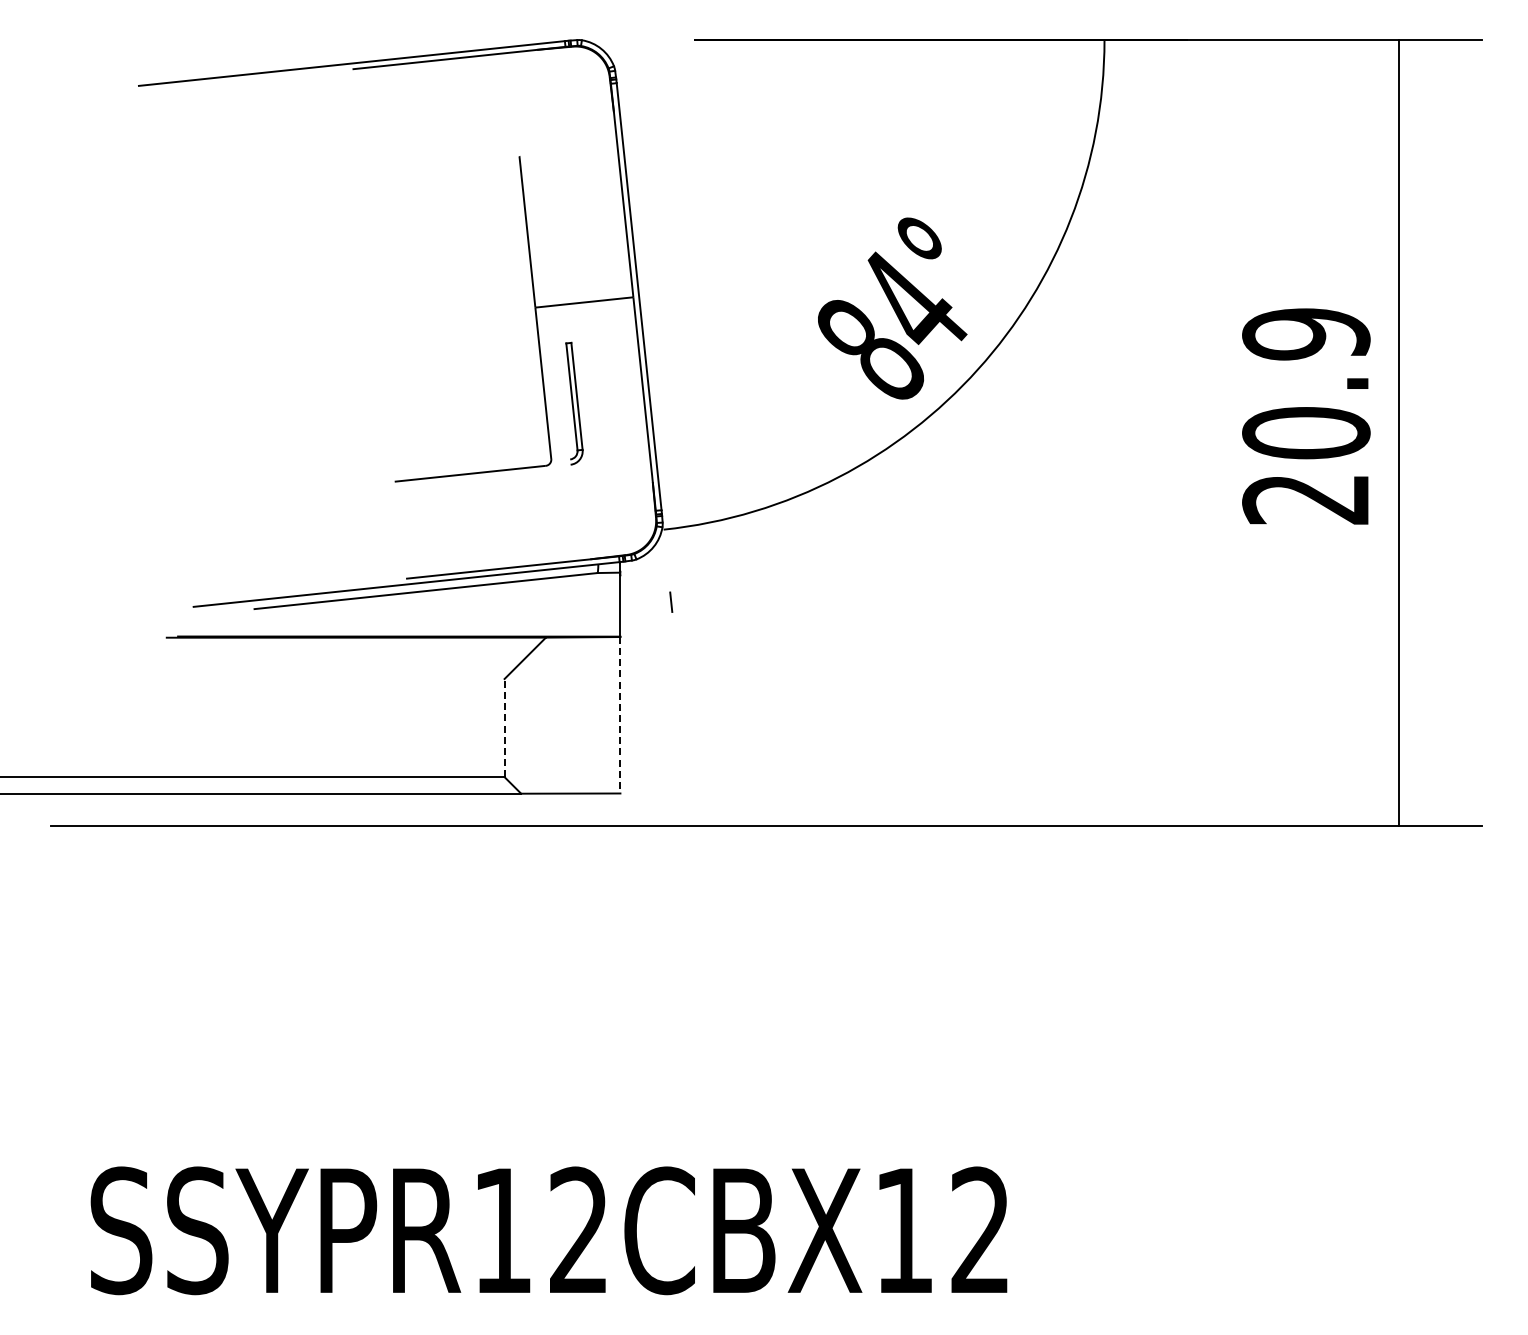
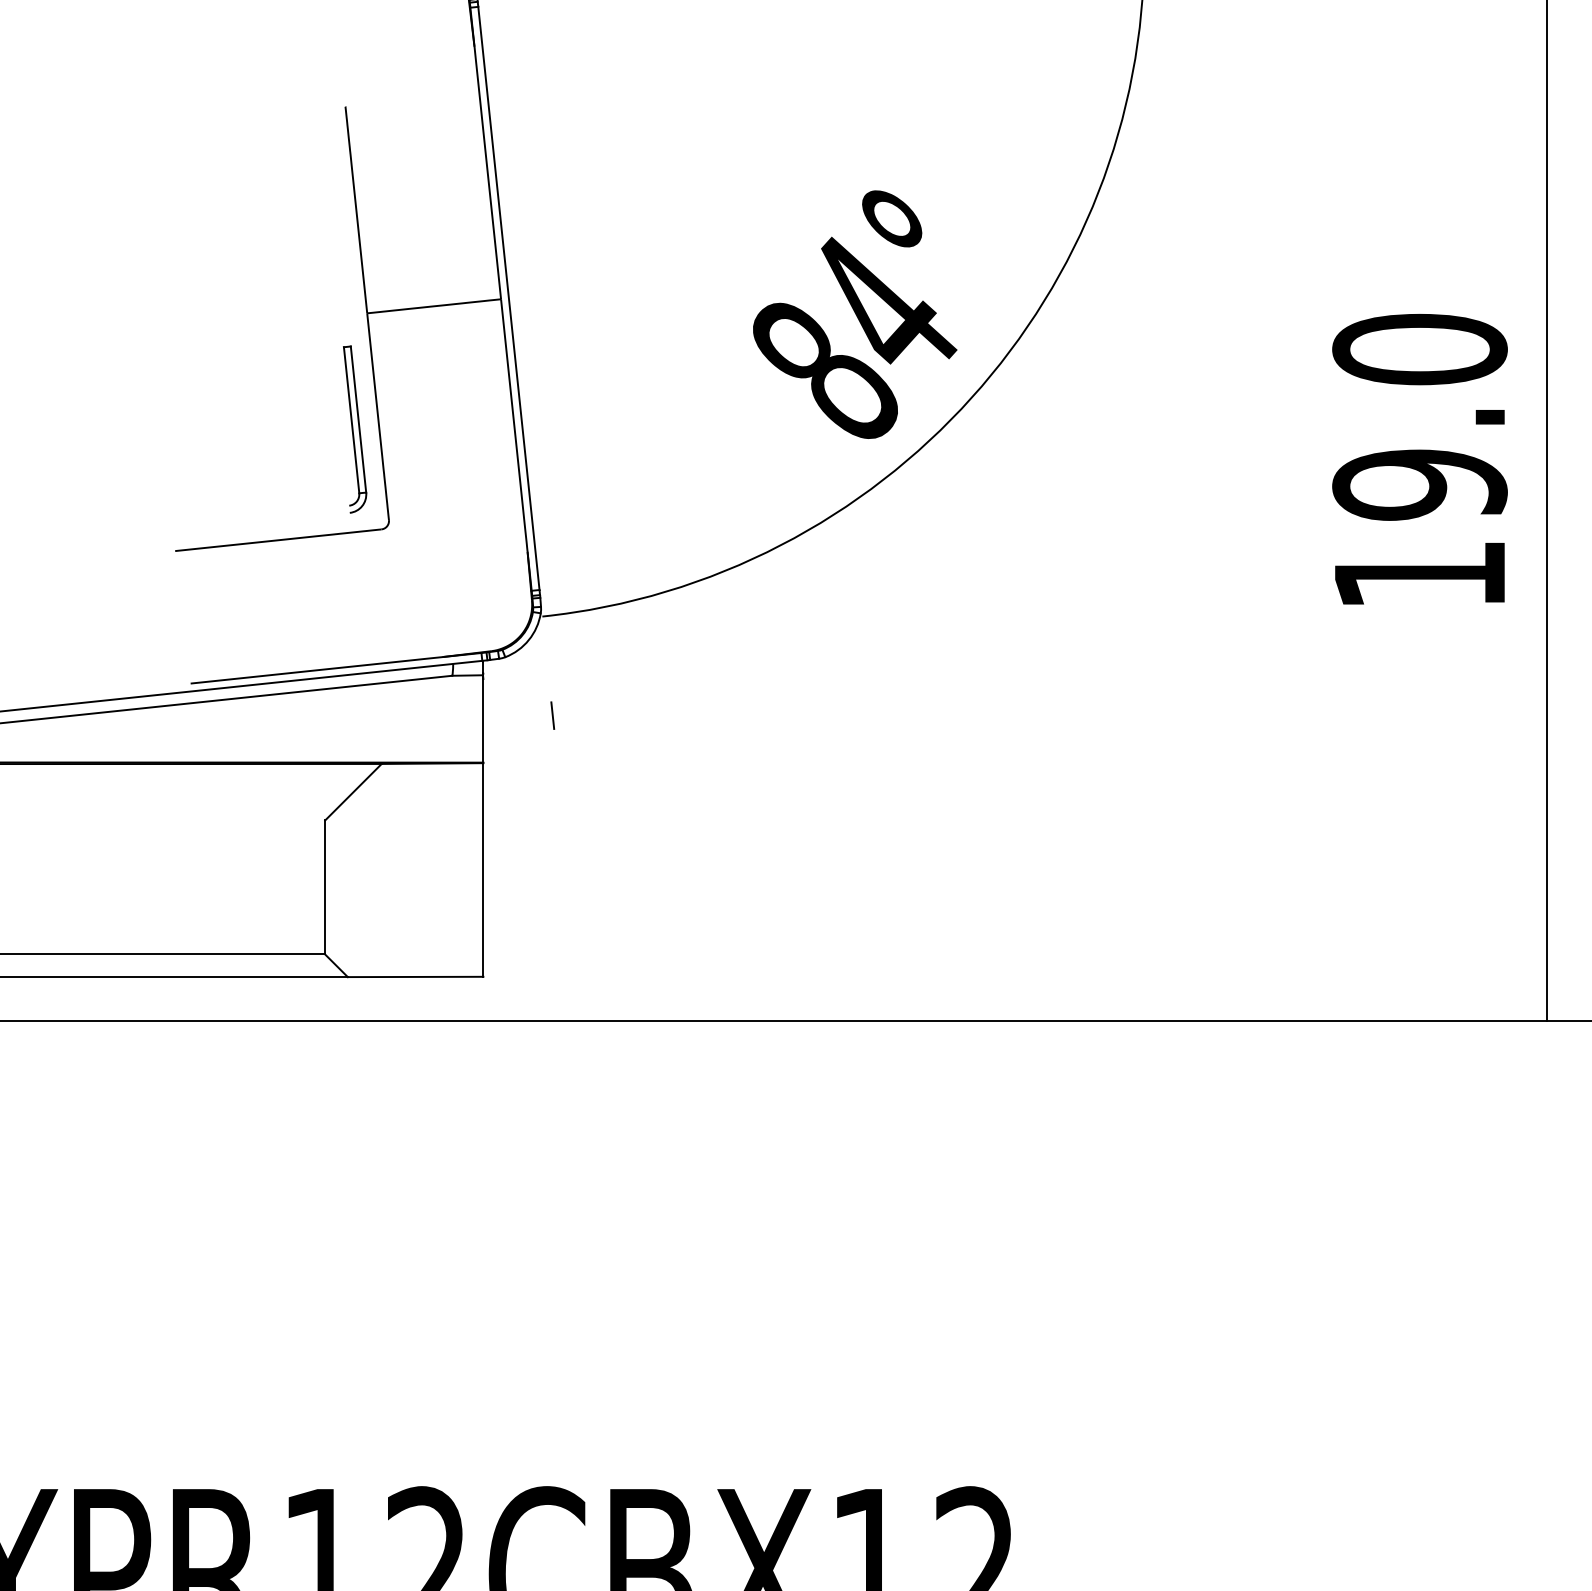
part: (574, 403) -> (355, 429), moved
text: (1306, 416) -> (1420, 462), 20.9 -> 19.0
line: (620, 715) -> (483, 870), dashed -> solid
line: (504, 727) -> (325, 886), dashed -> solid

